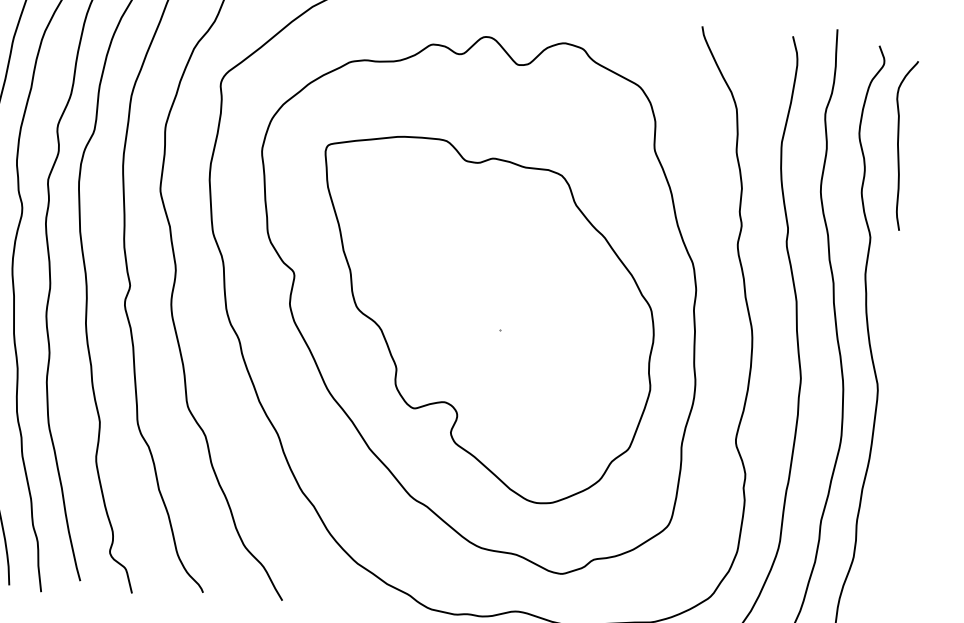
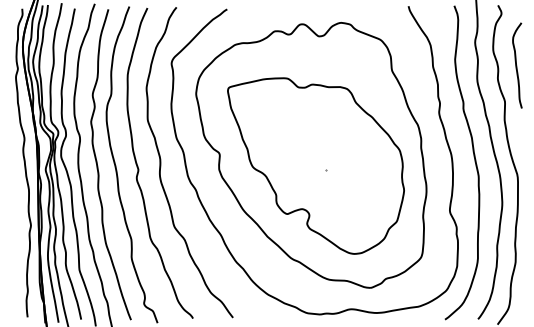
curve: (900, 144) -> (517, 65), moved

